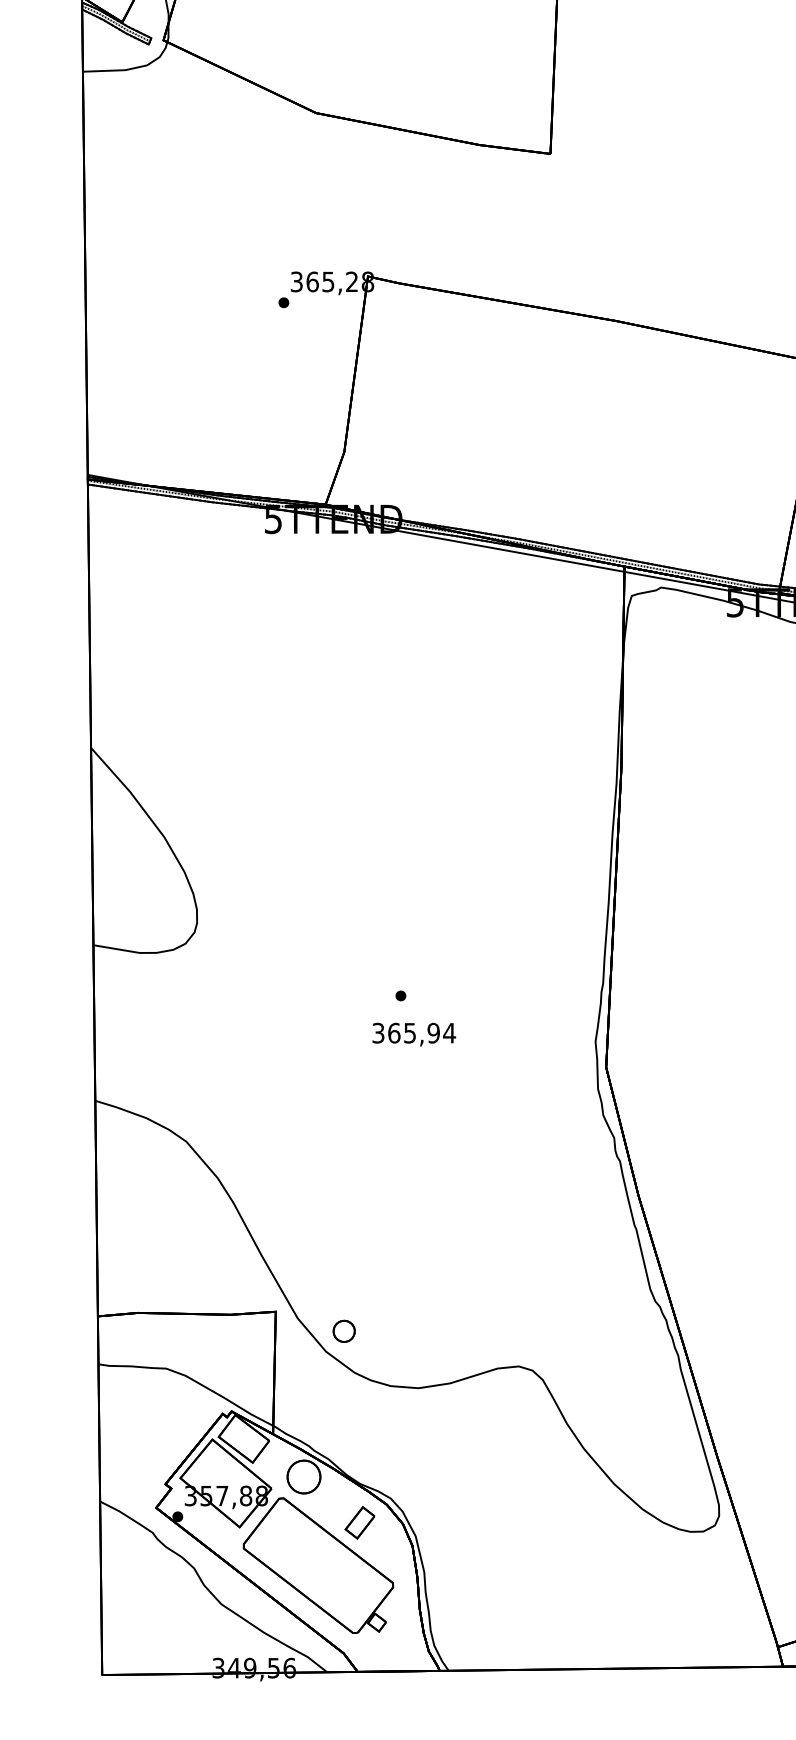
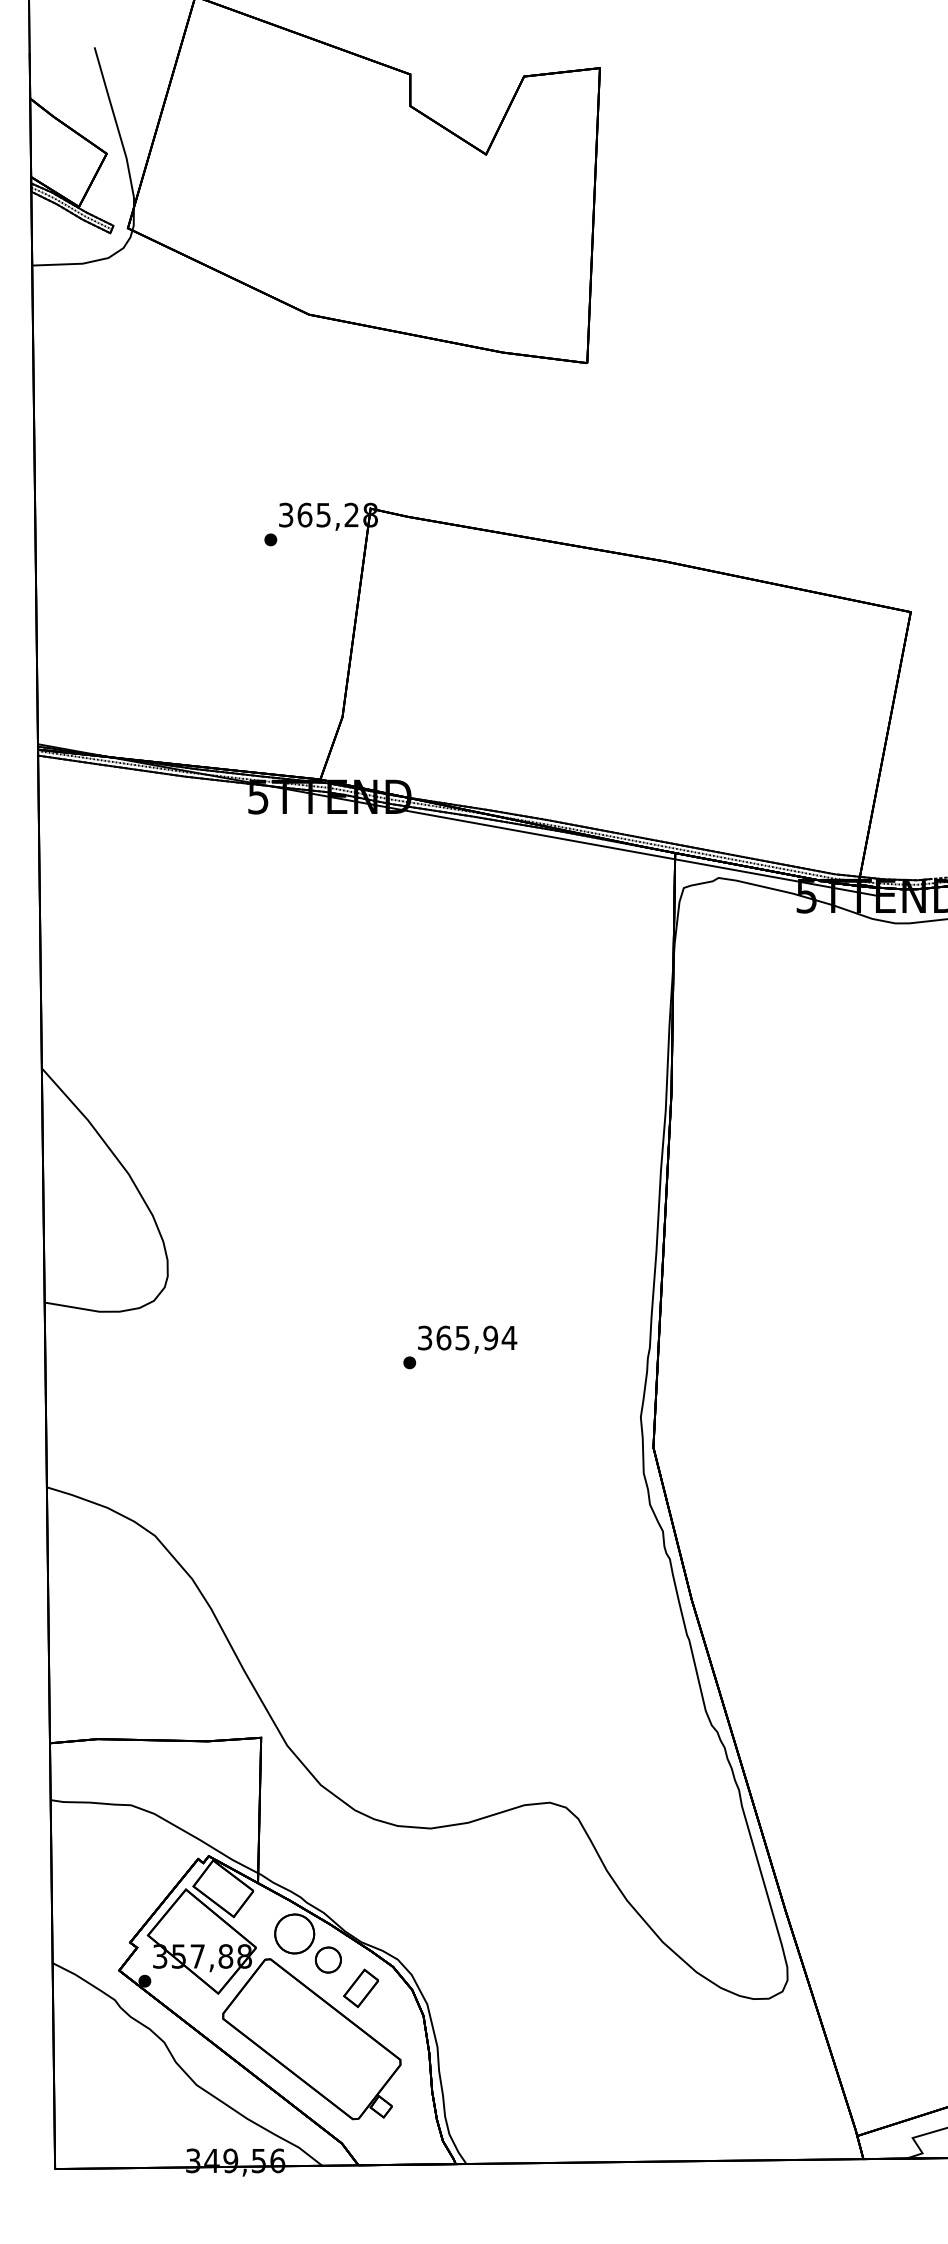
text: (414, 1034) -> (467, 1339), moved
part: (344, 1330) -> (328, 1959), moved

